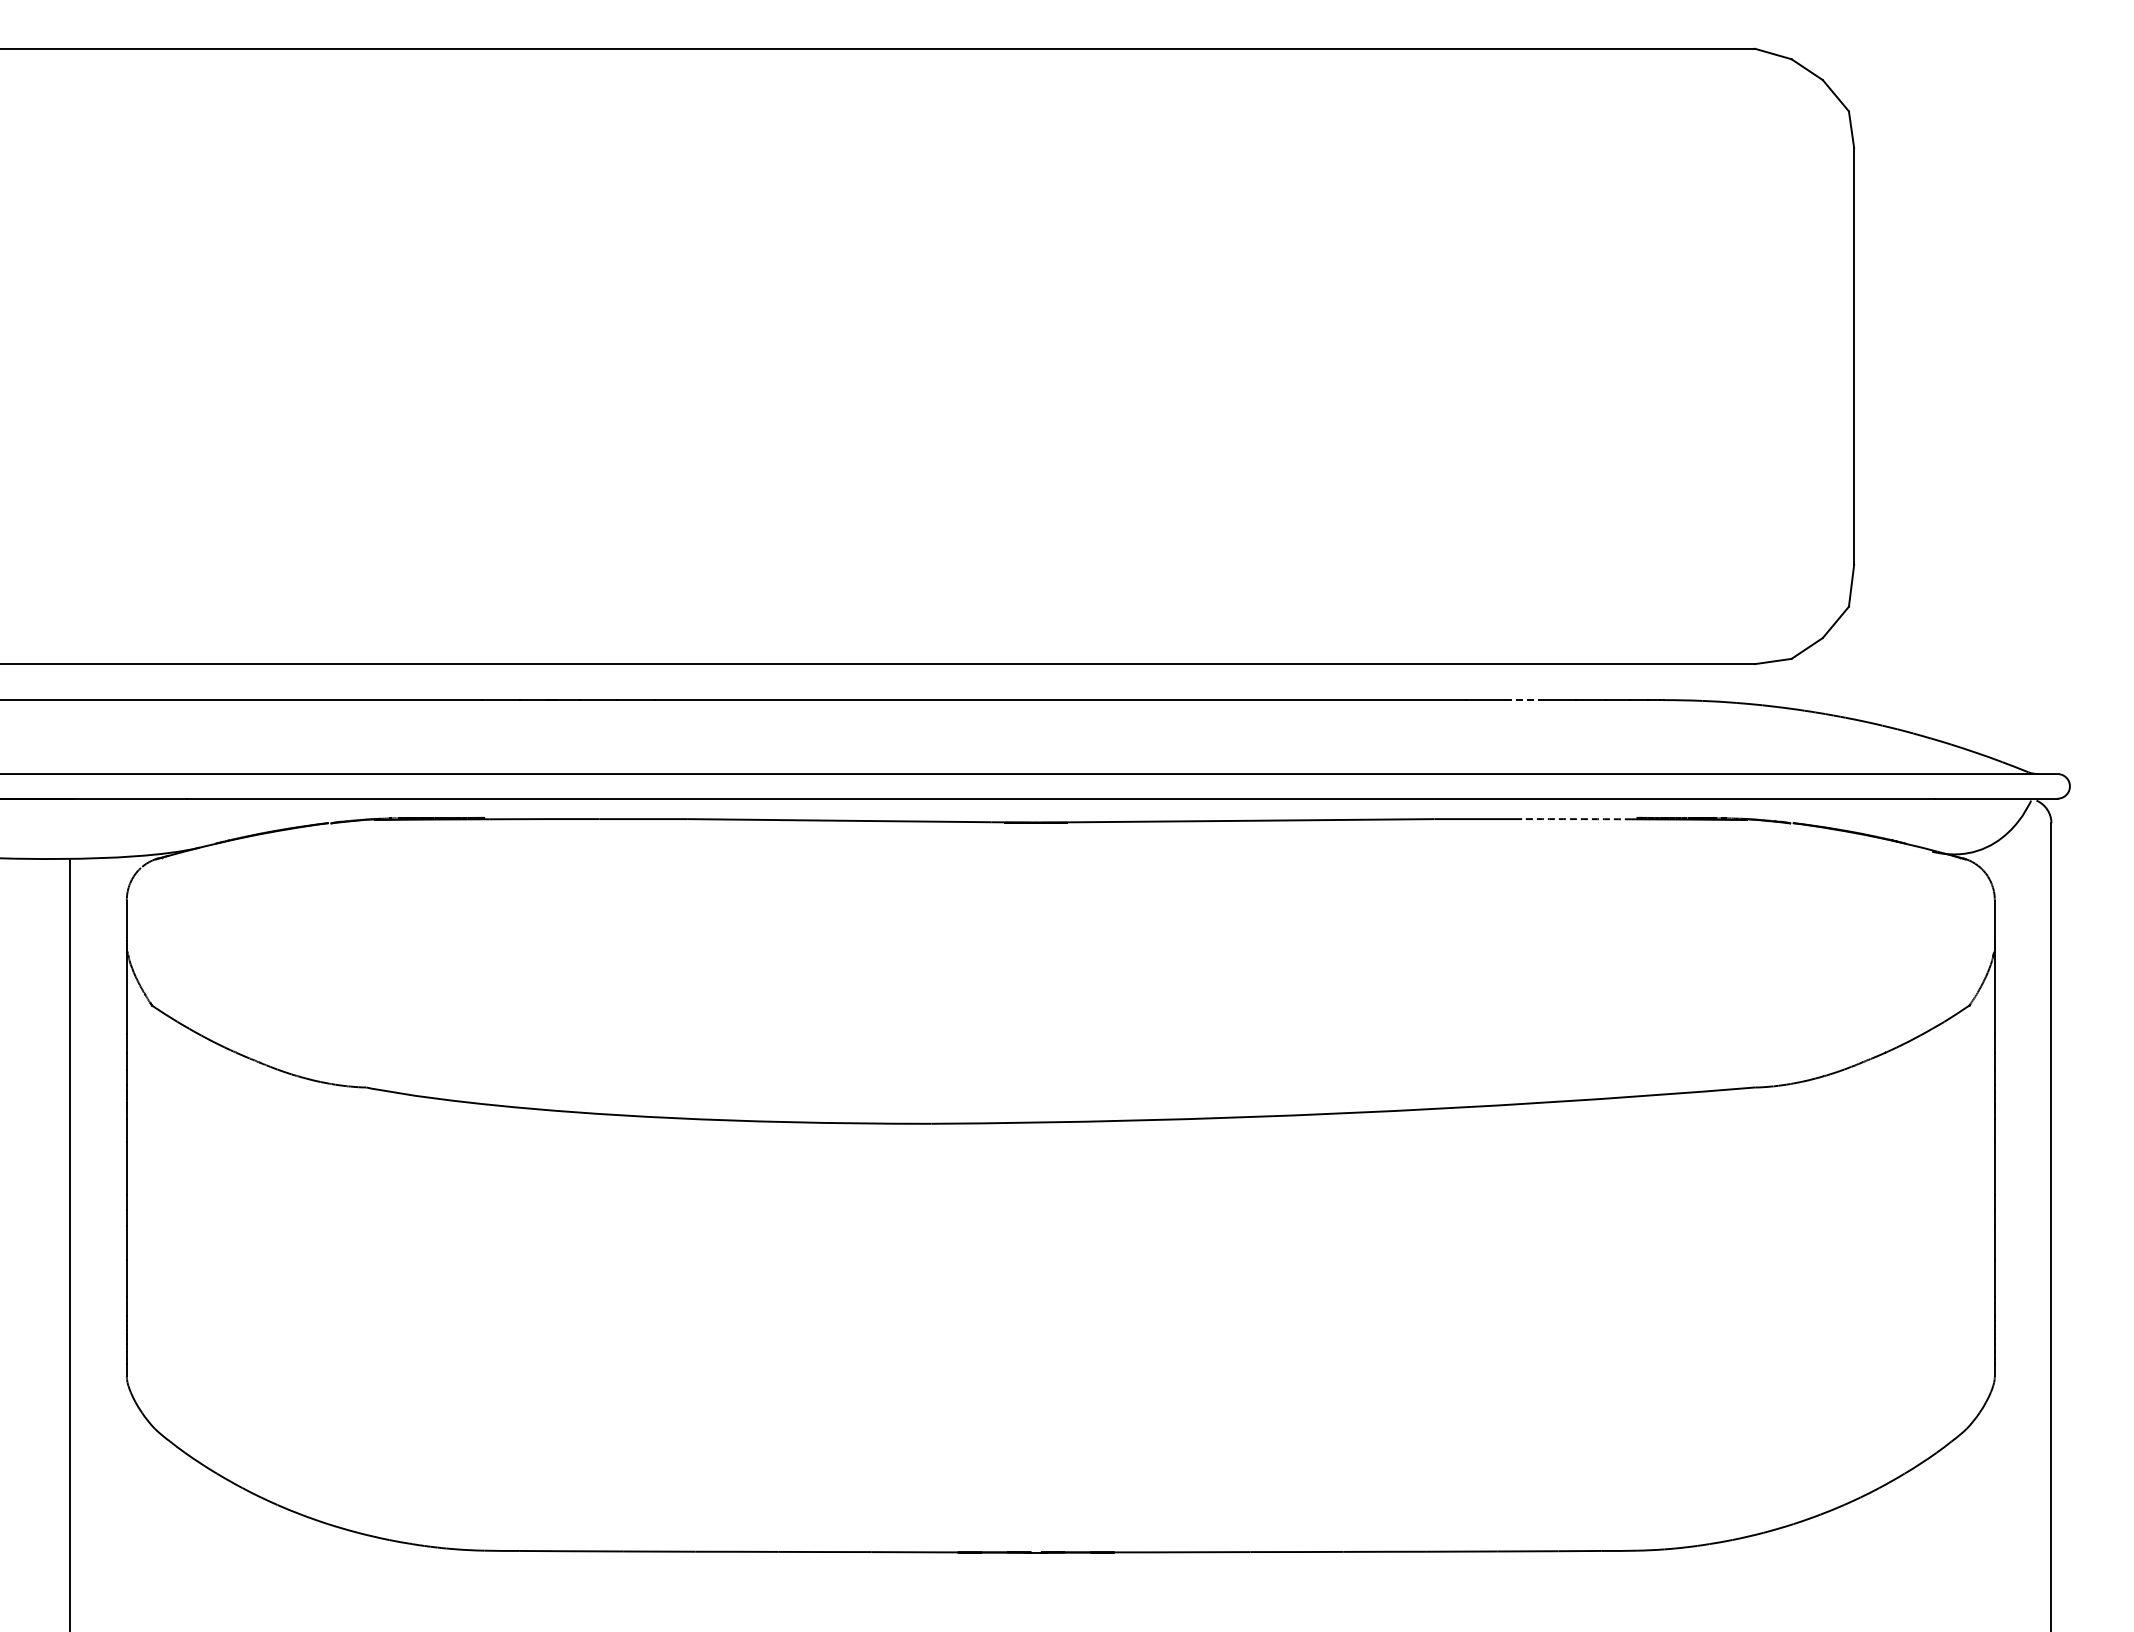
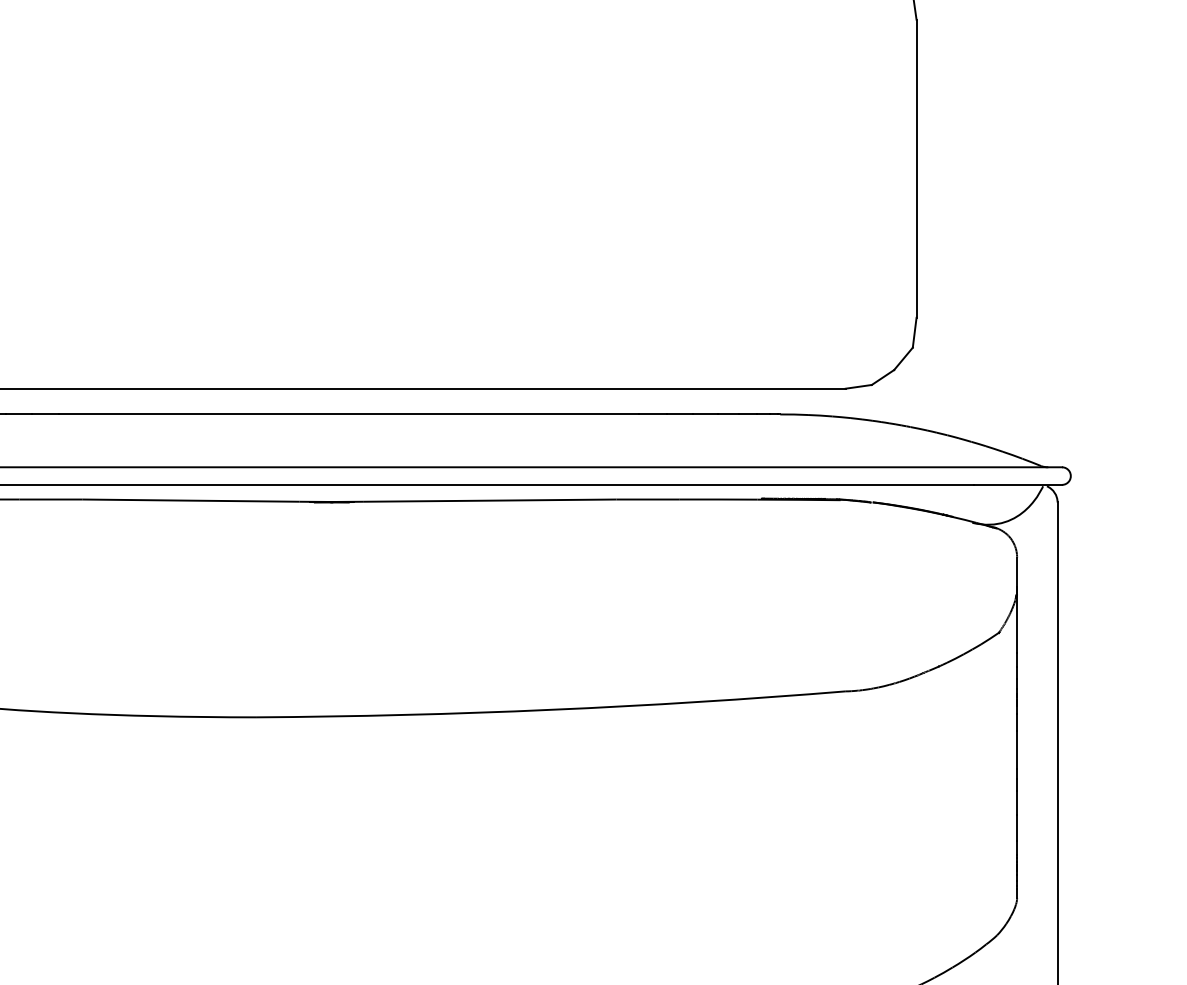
line: (1523, 700) -> (680, 414), dashed -> solid
arc: (1577, 819) -> (718, 499), dashed -> solid

